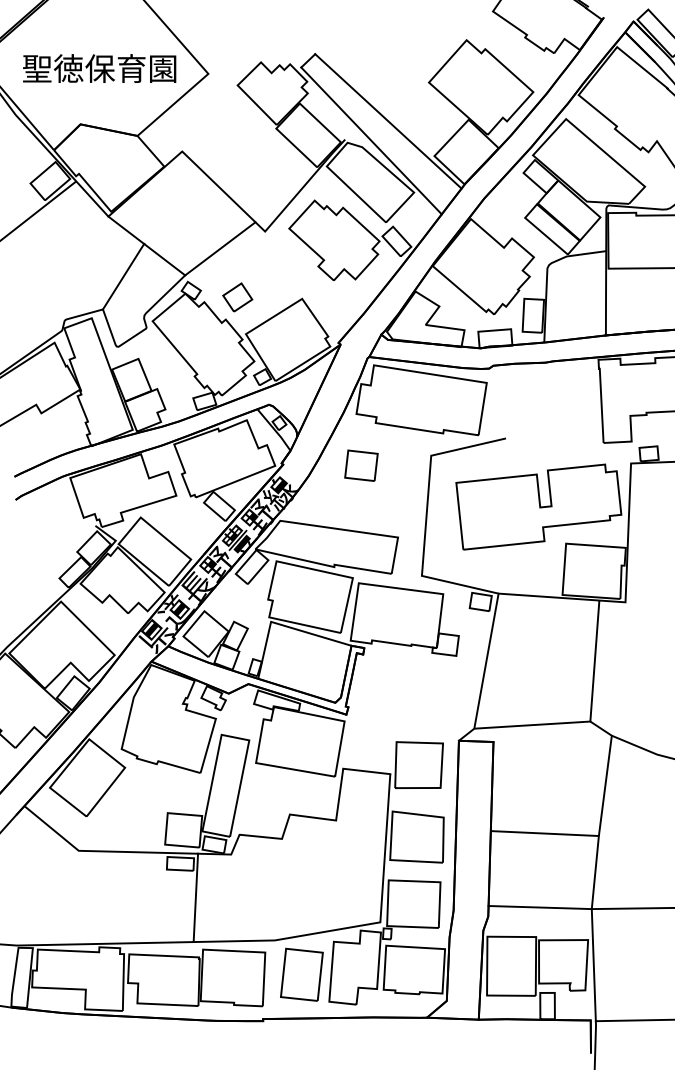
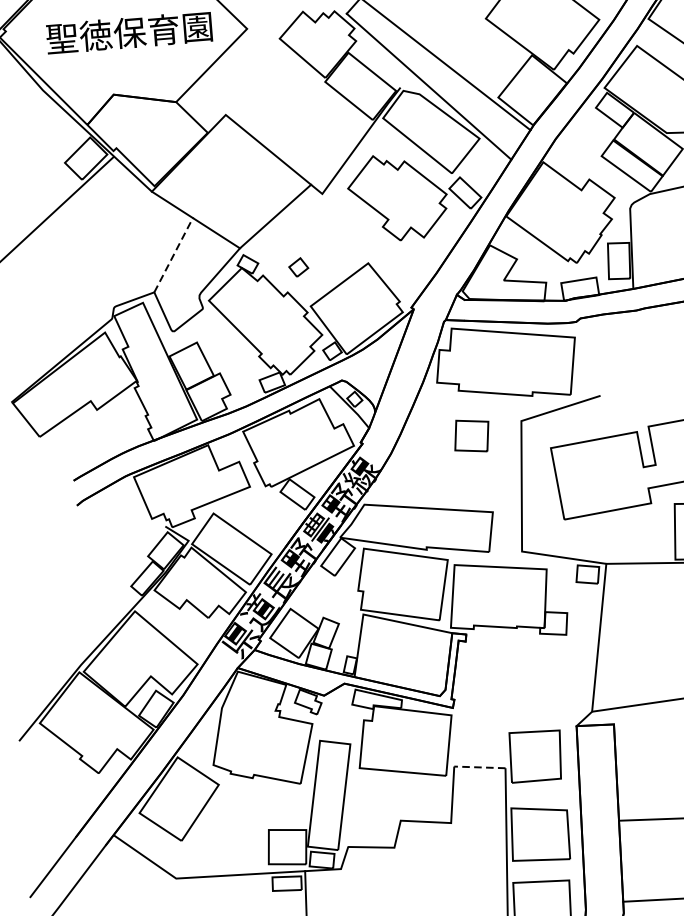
line: (123, 276) -> (173, 255), solid -> dashed
part: (237, 297) -> (298, 267), size x0.6
part: (361, 465) -> (471, 435), moved
line: (366, 771) -> (479, 767), solid -> dashed

